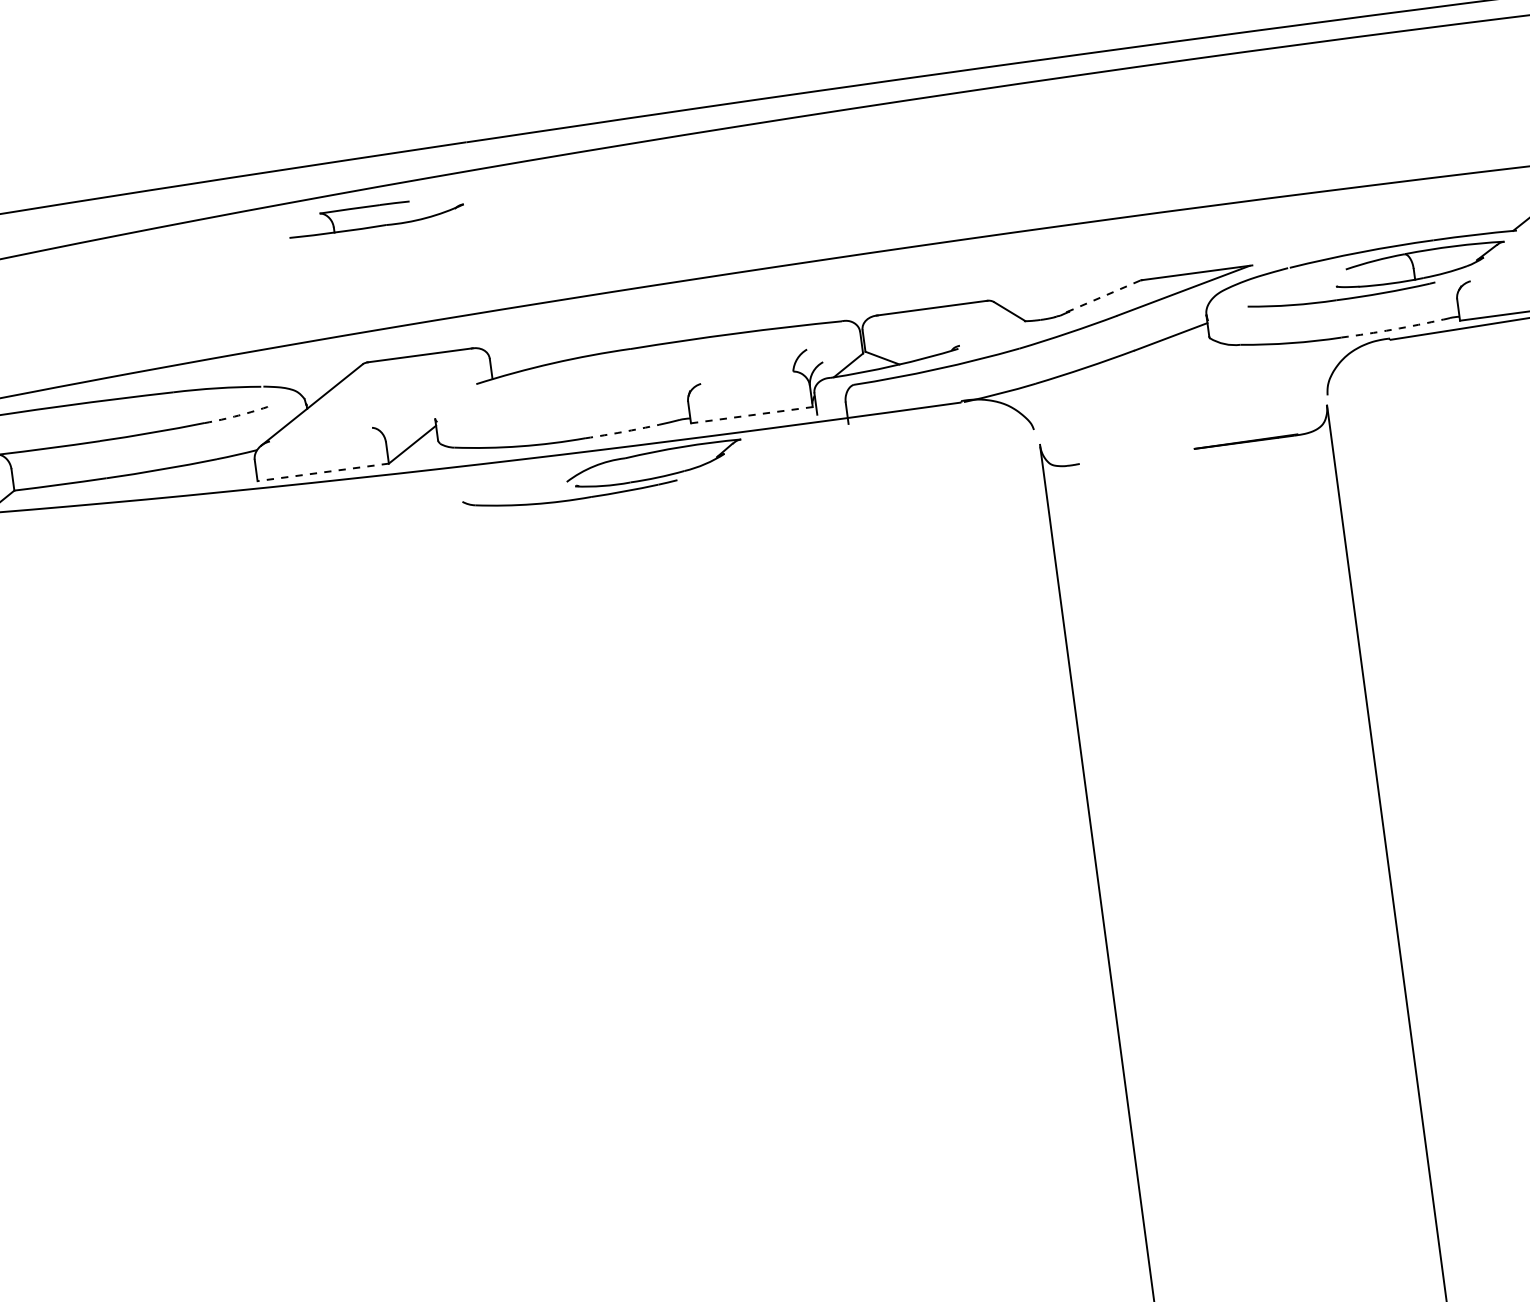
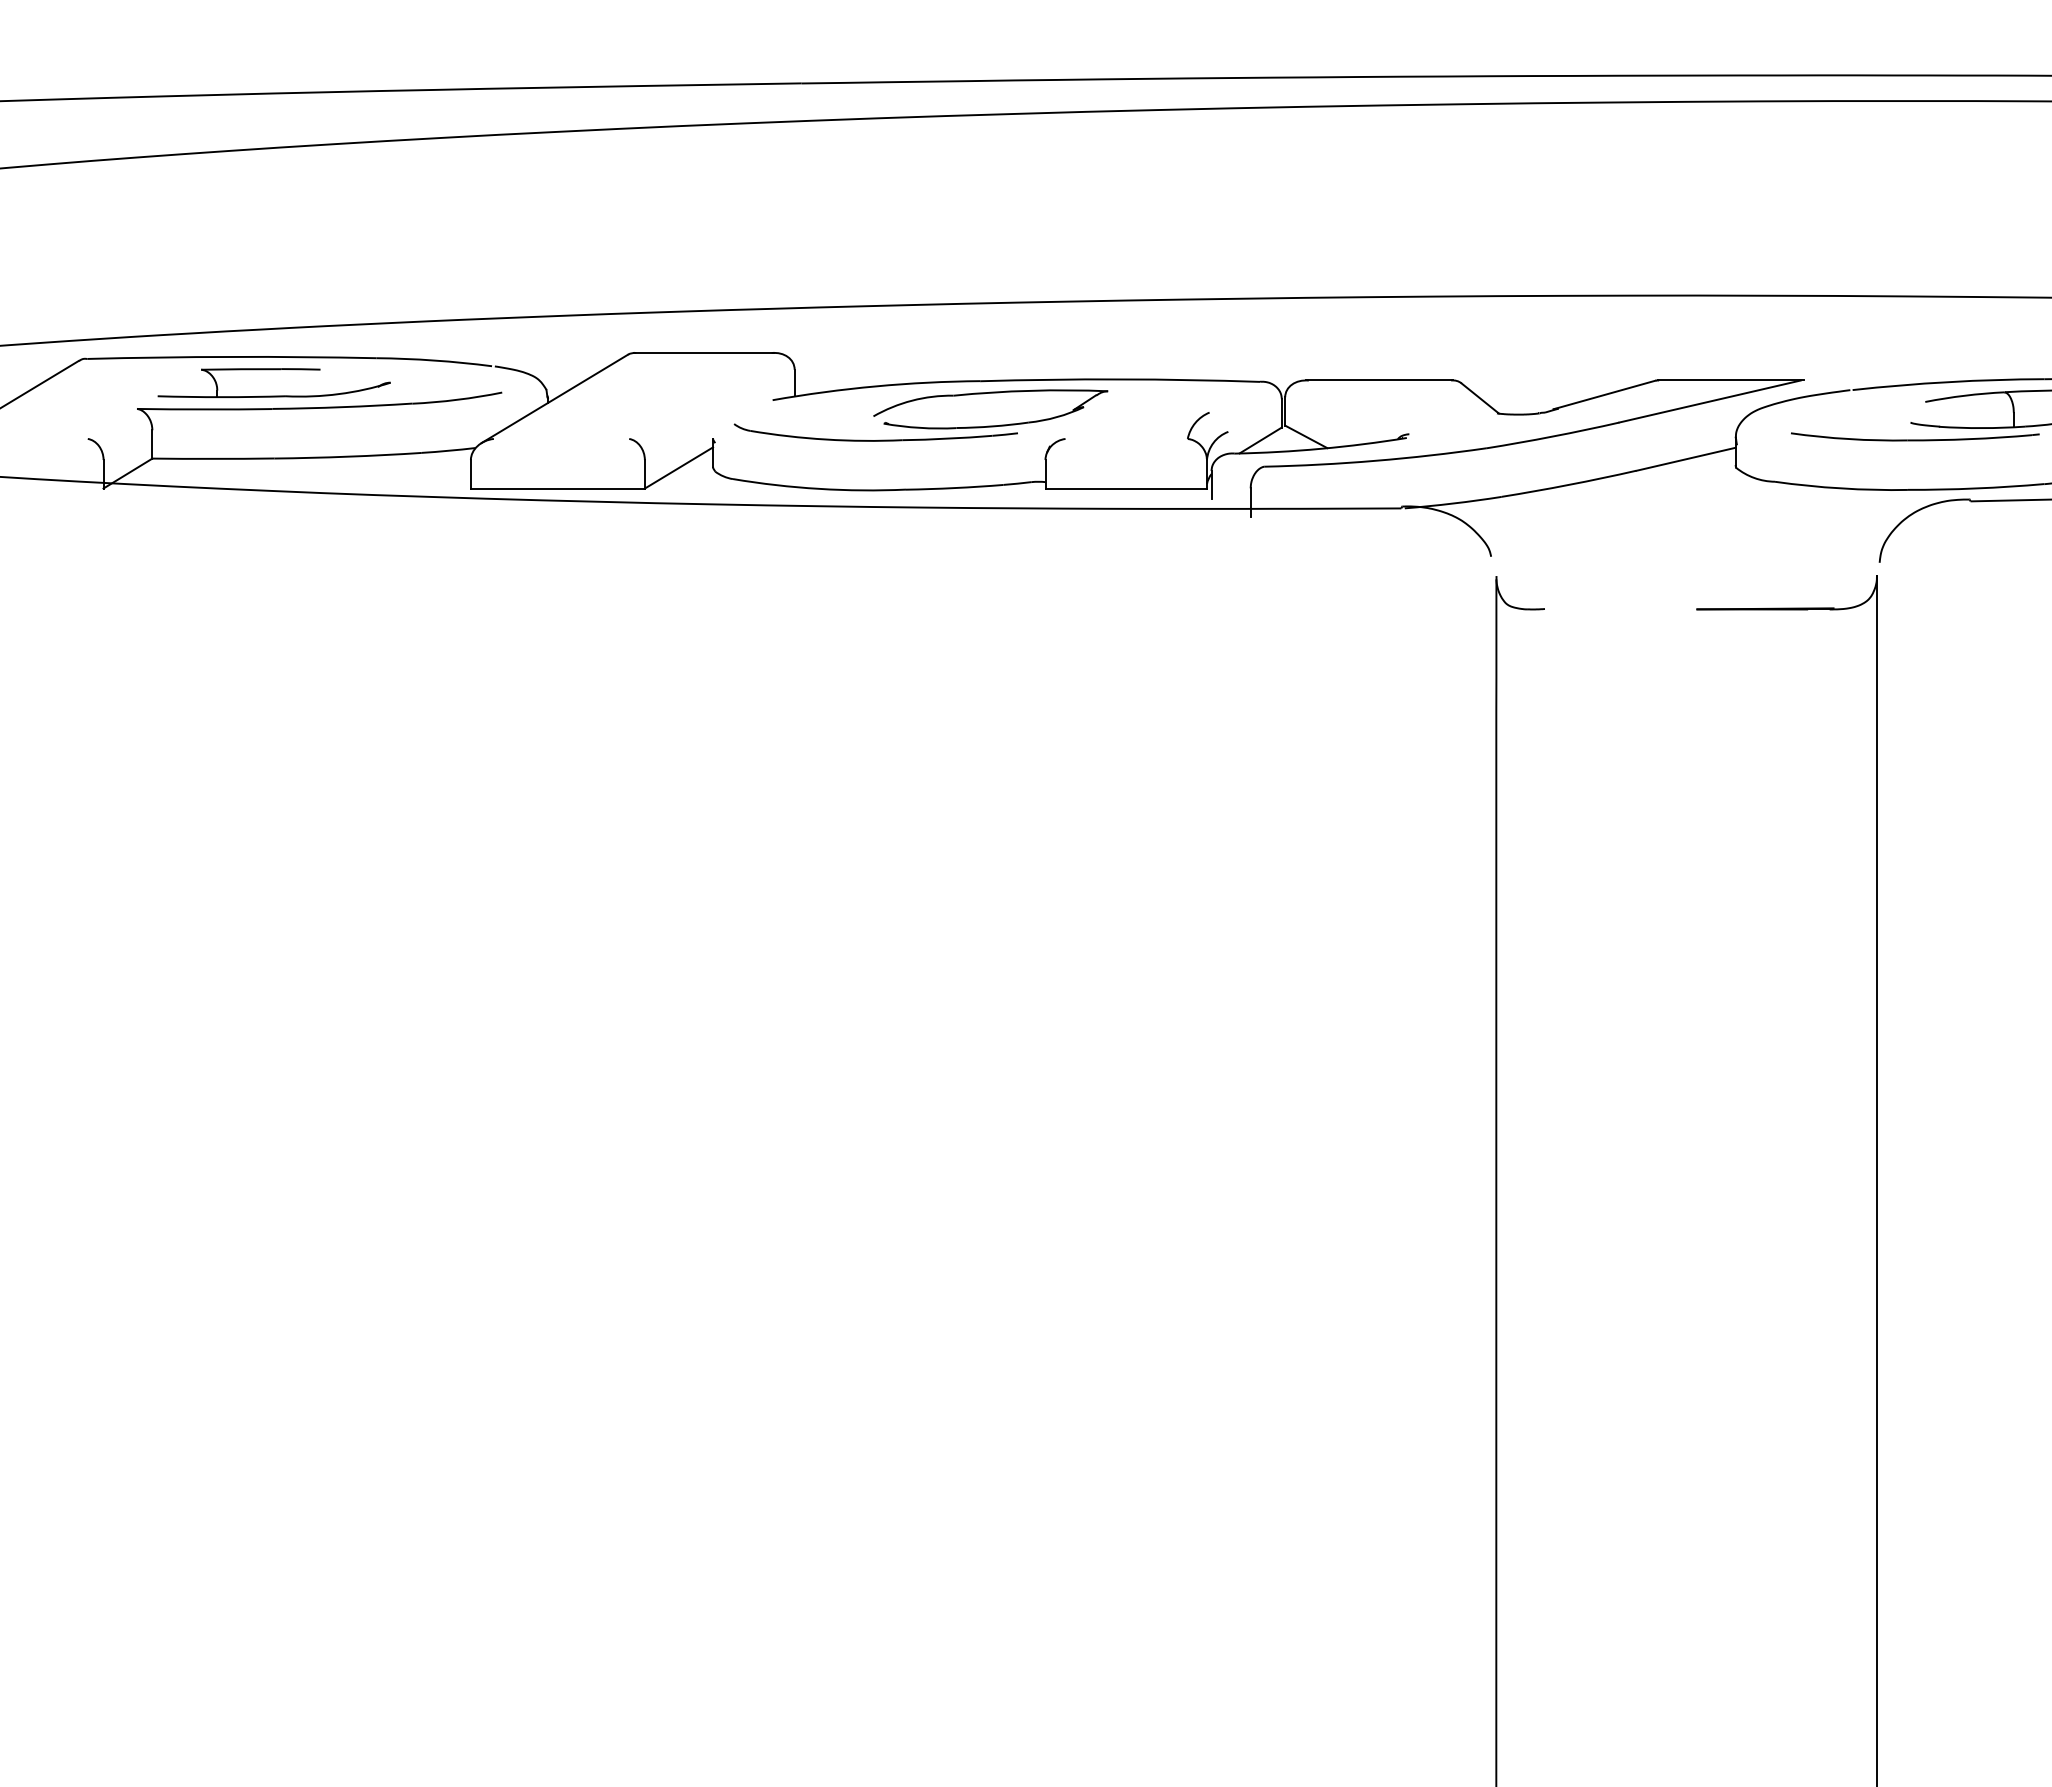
part: (374, 206) -> (273, 370), moved
line: (1103, 296) -> (1604, 395), dashed -> solid
arc: (1393, 329) -> (1976, 488), dashed -> solid
arc: (238, 415) -> (457, 399), dashed -> solid
line: (752, 415) -> (1126, 488), dashed -> solid
arc: (622, 432) -> (954, 488), dashed -> solid
line: (322, 472) -> (557, 488), dashed -> solid
part: (602, 485) -> (919, 426), moved

